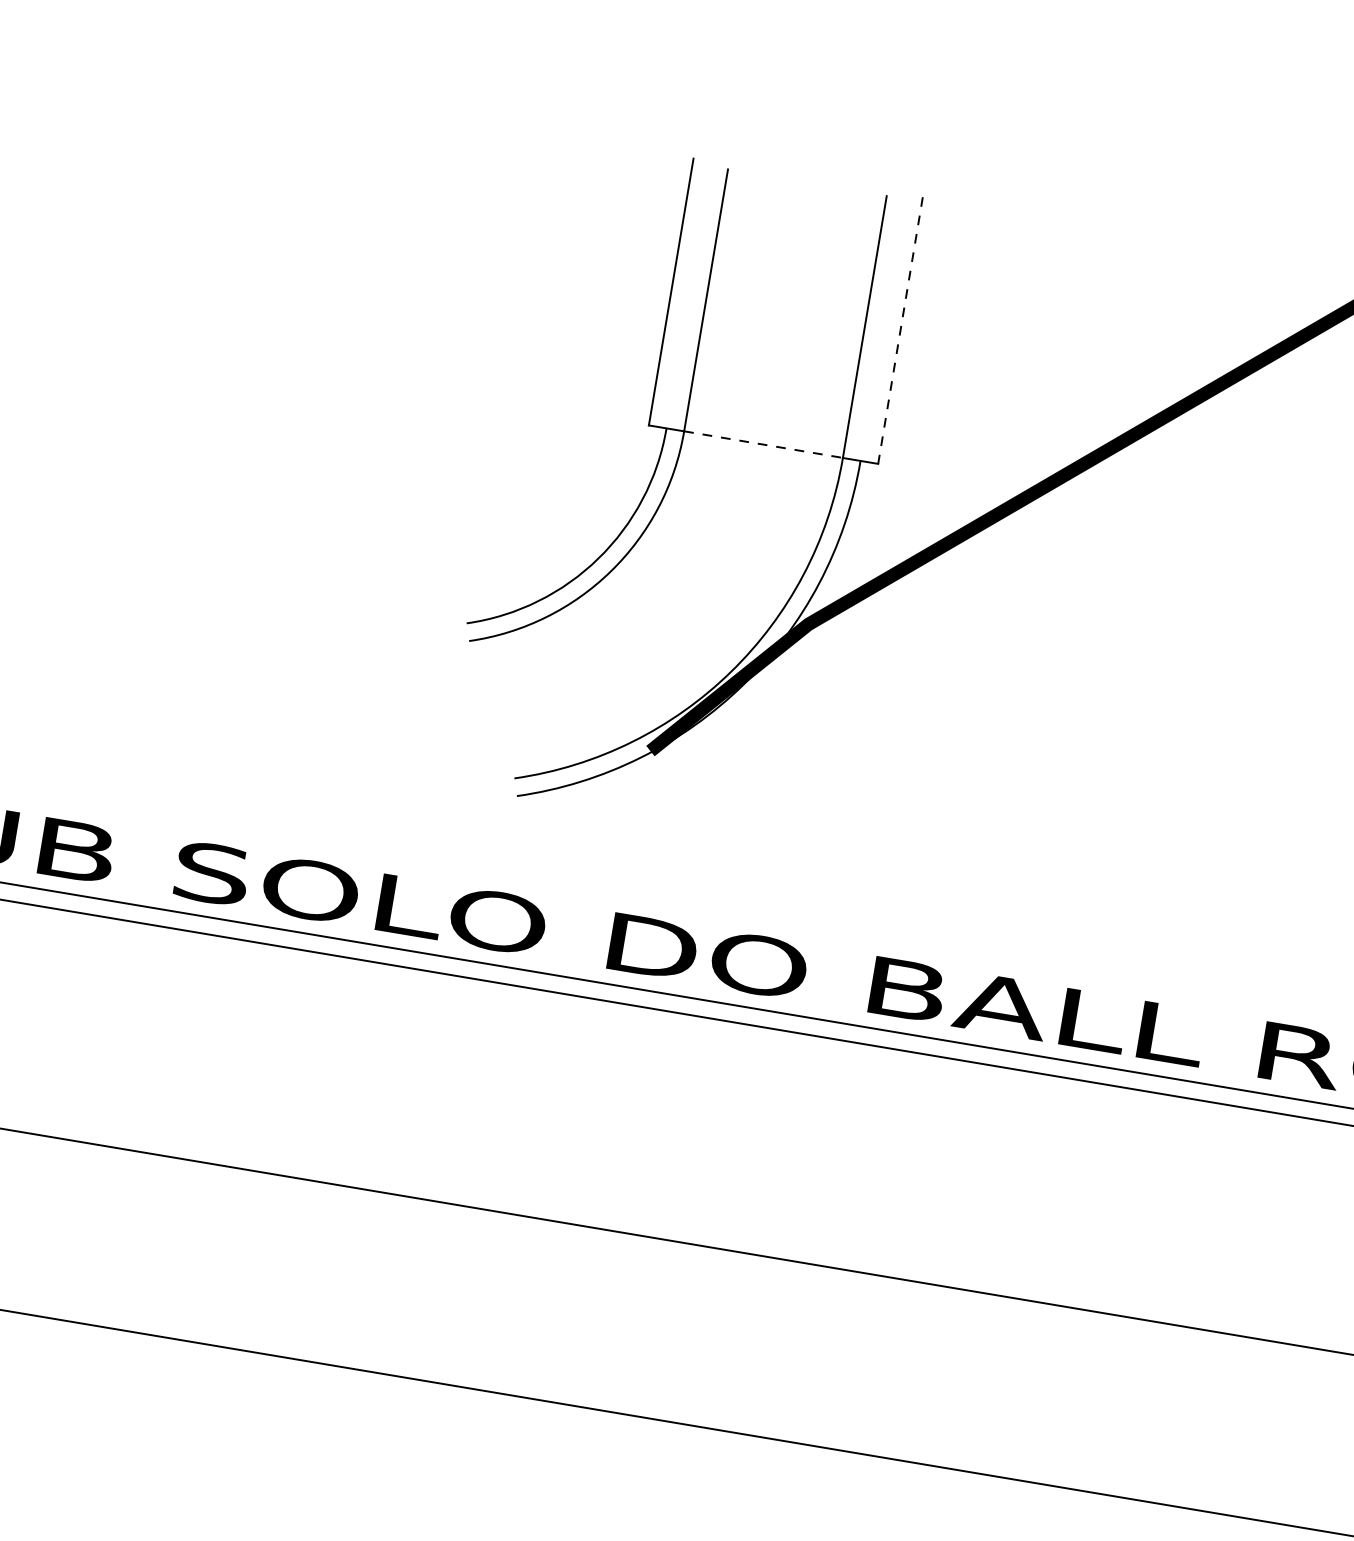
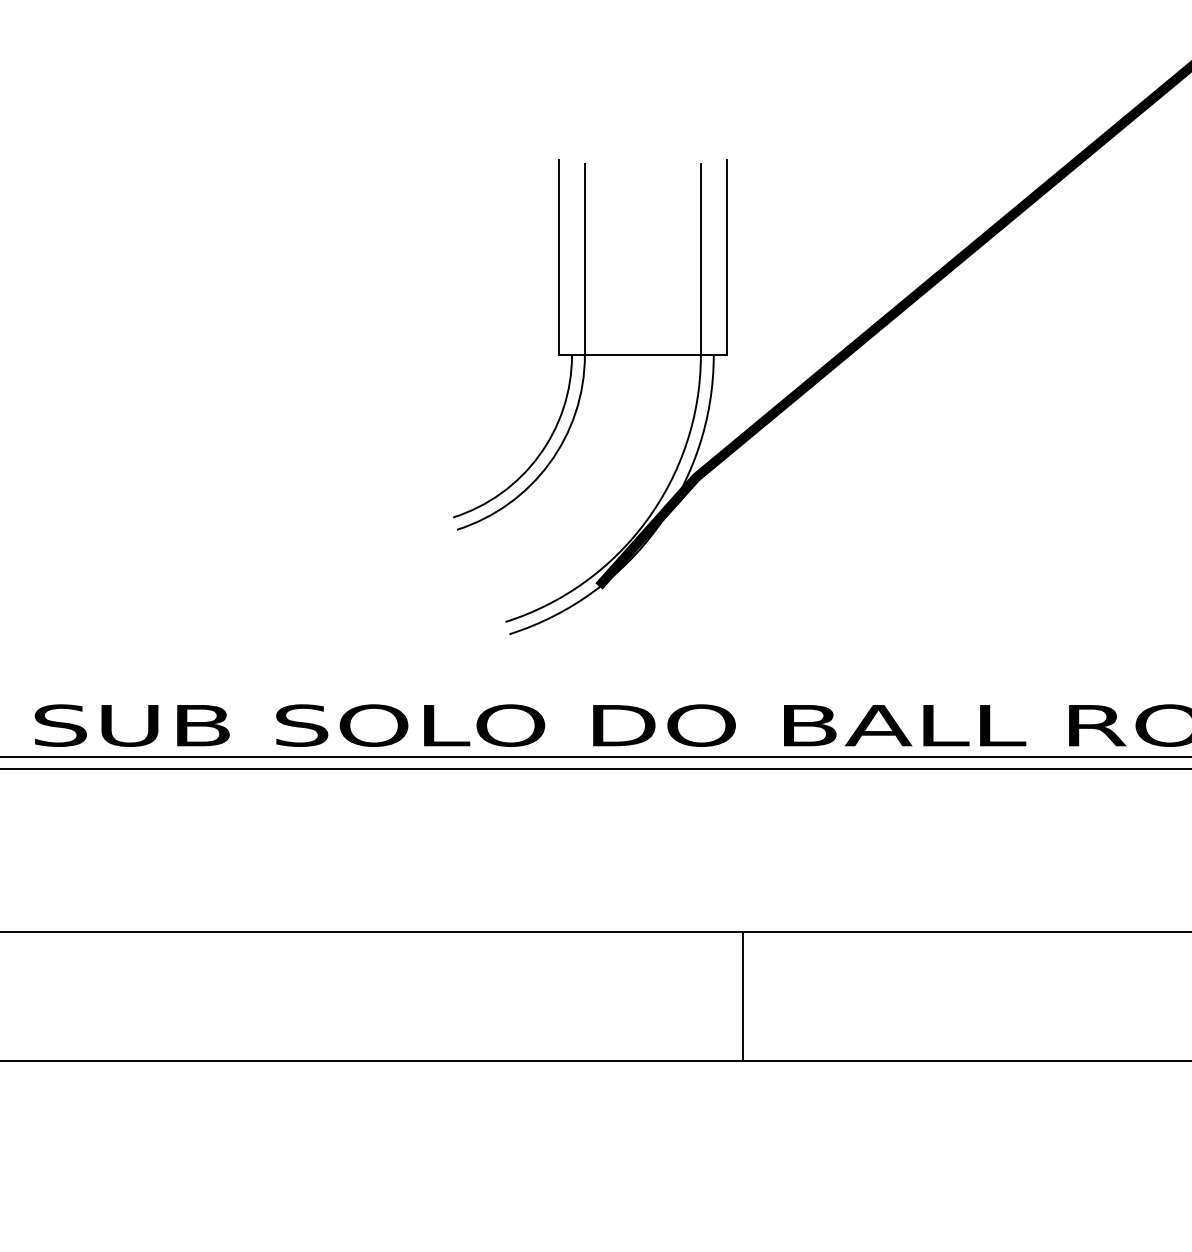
line: (900, 331) -> (726, 258), dashed -> solid
line: (762, 444) -> (642, 355), dashed -> solid
line: (753, 1343) -> (742, 995), added

